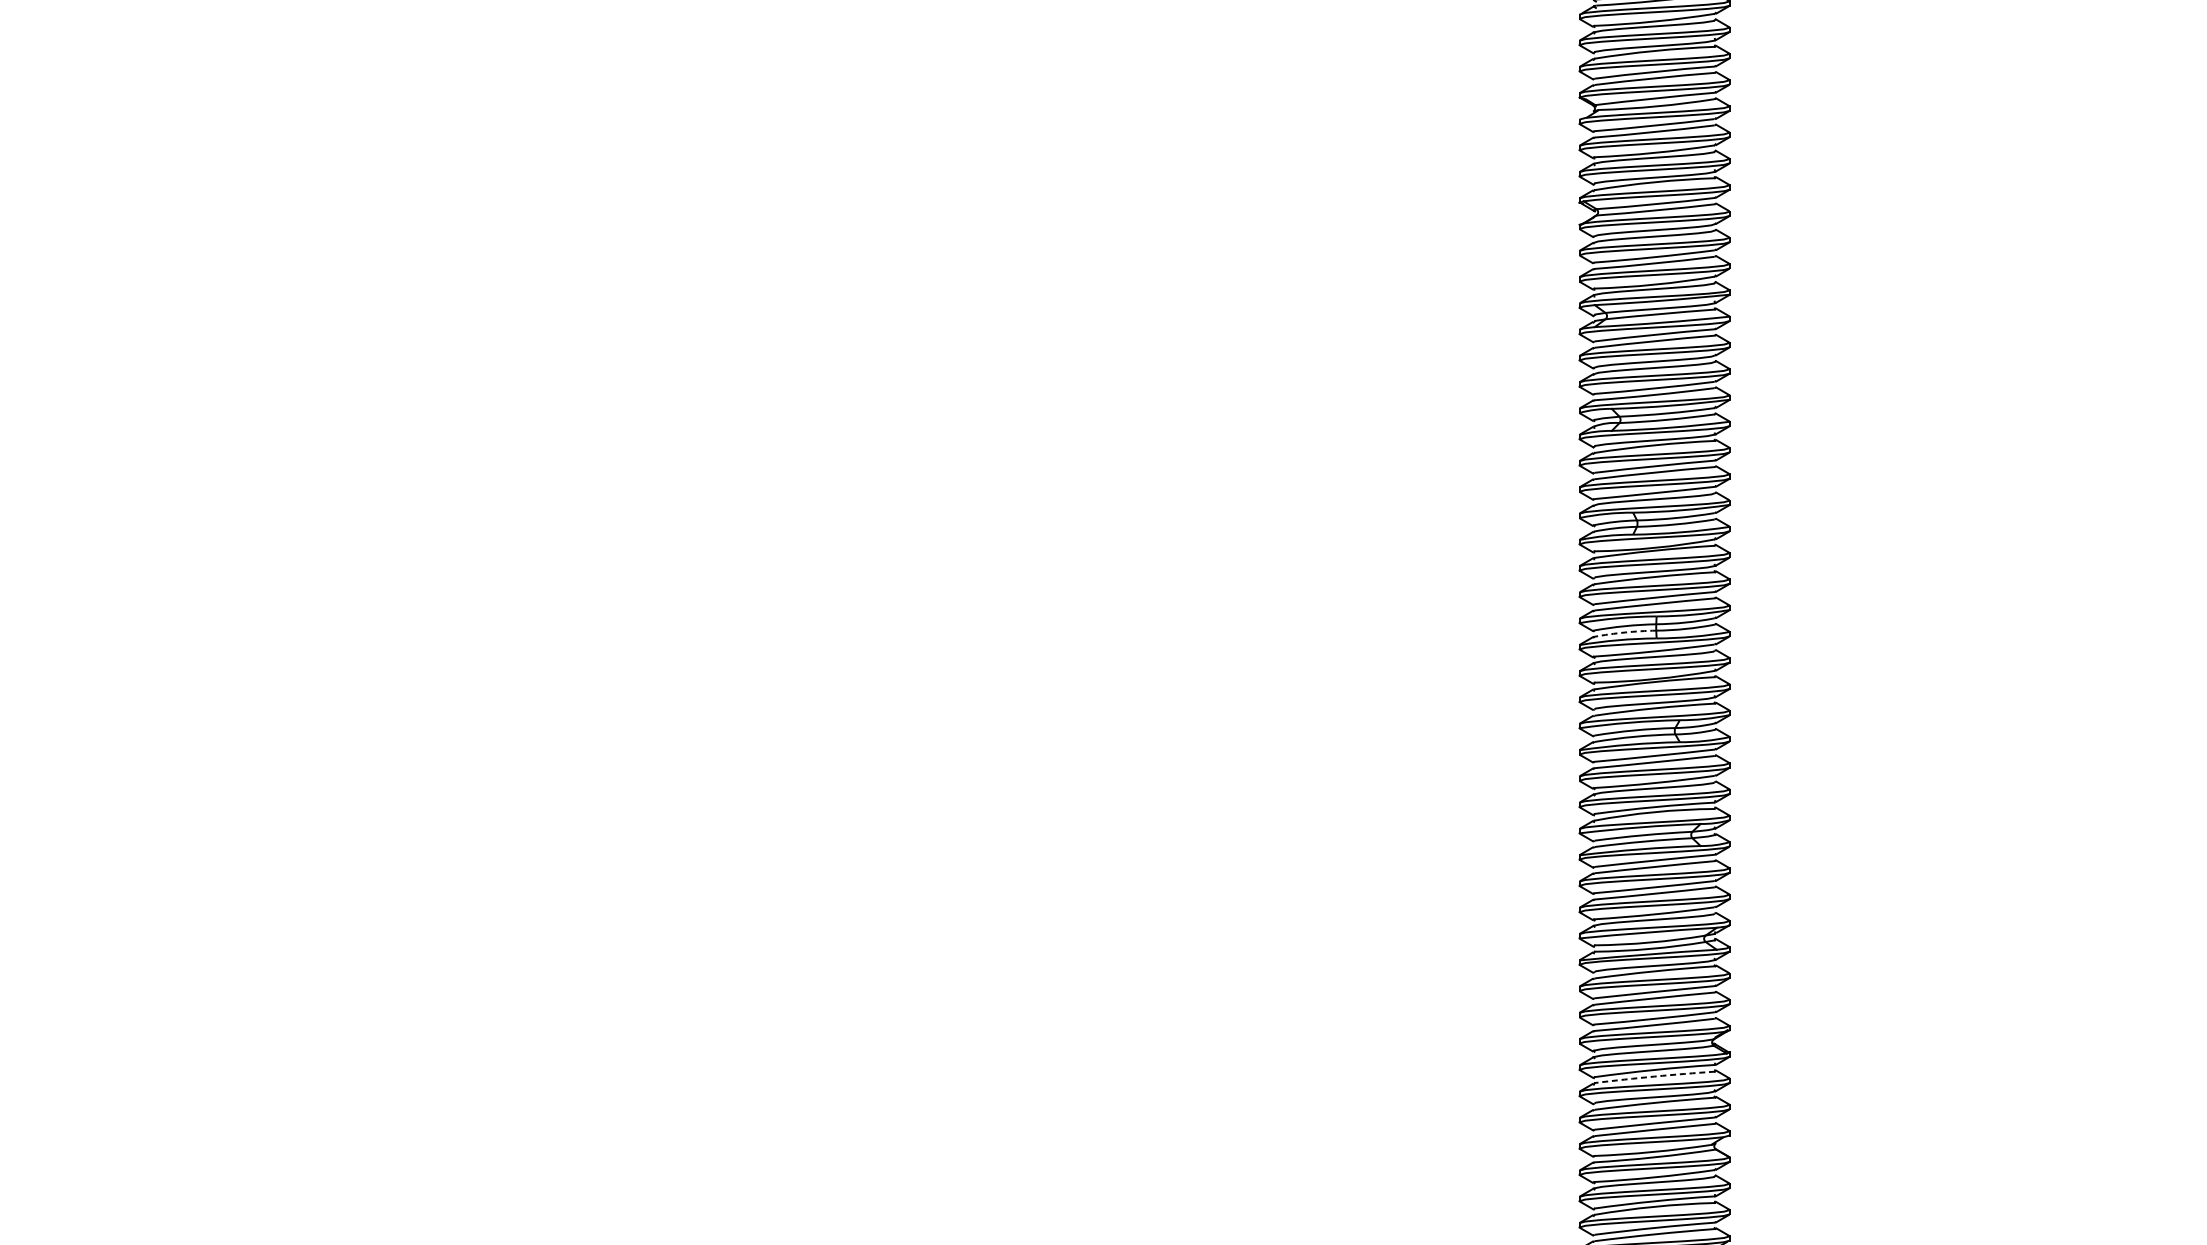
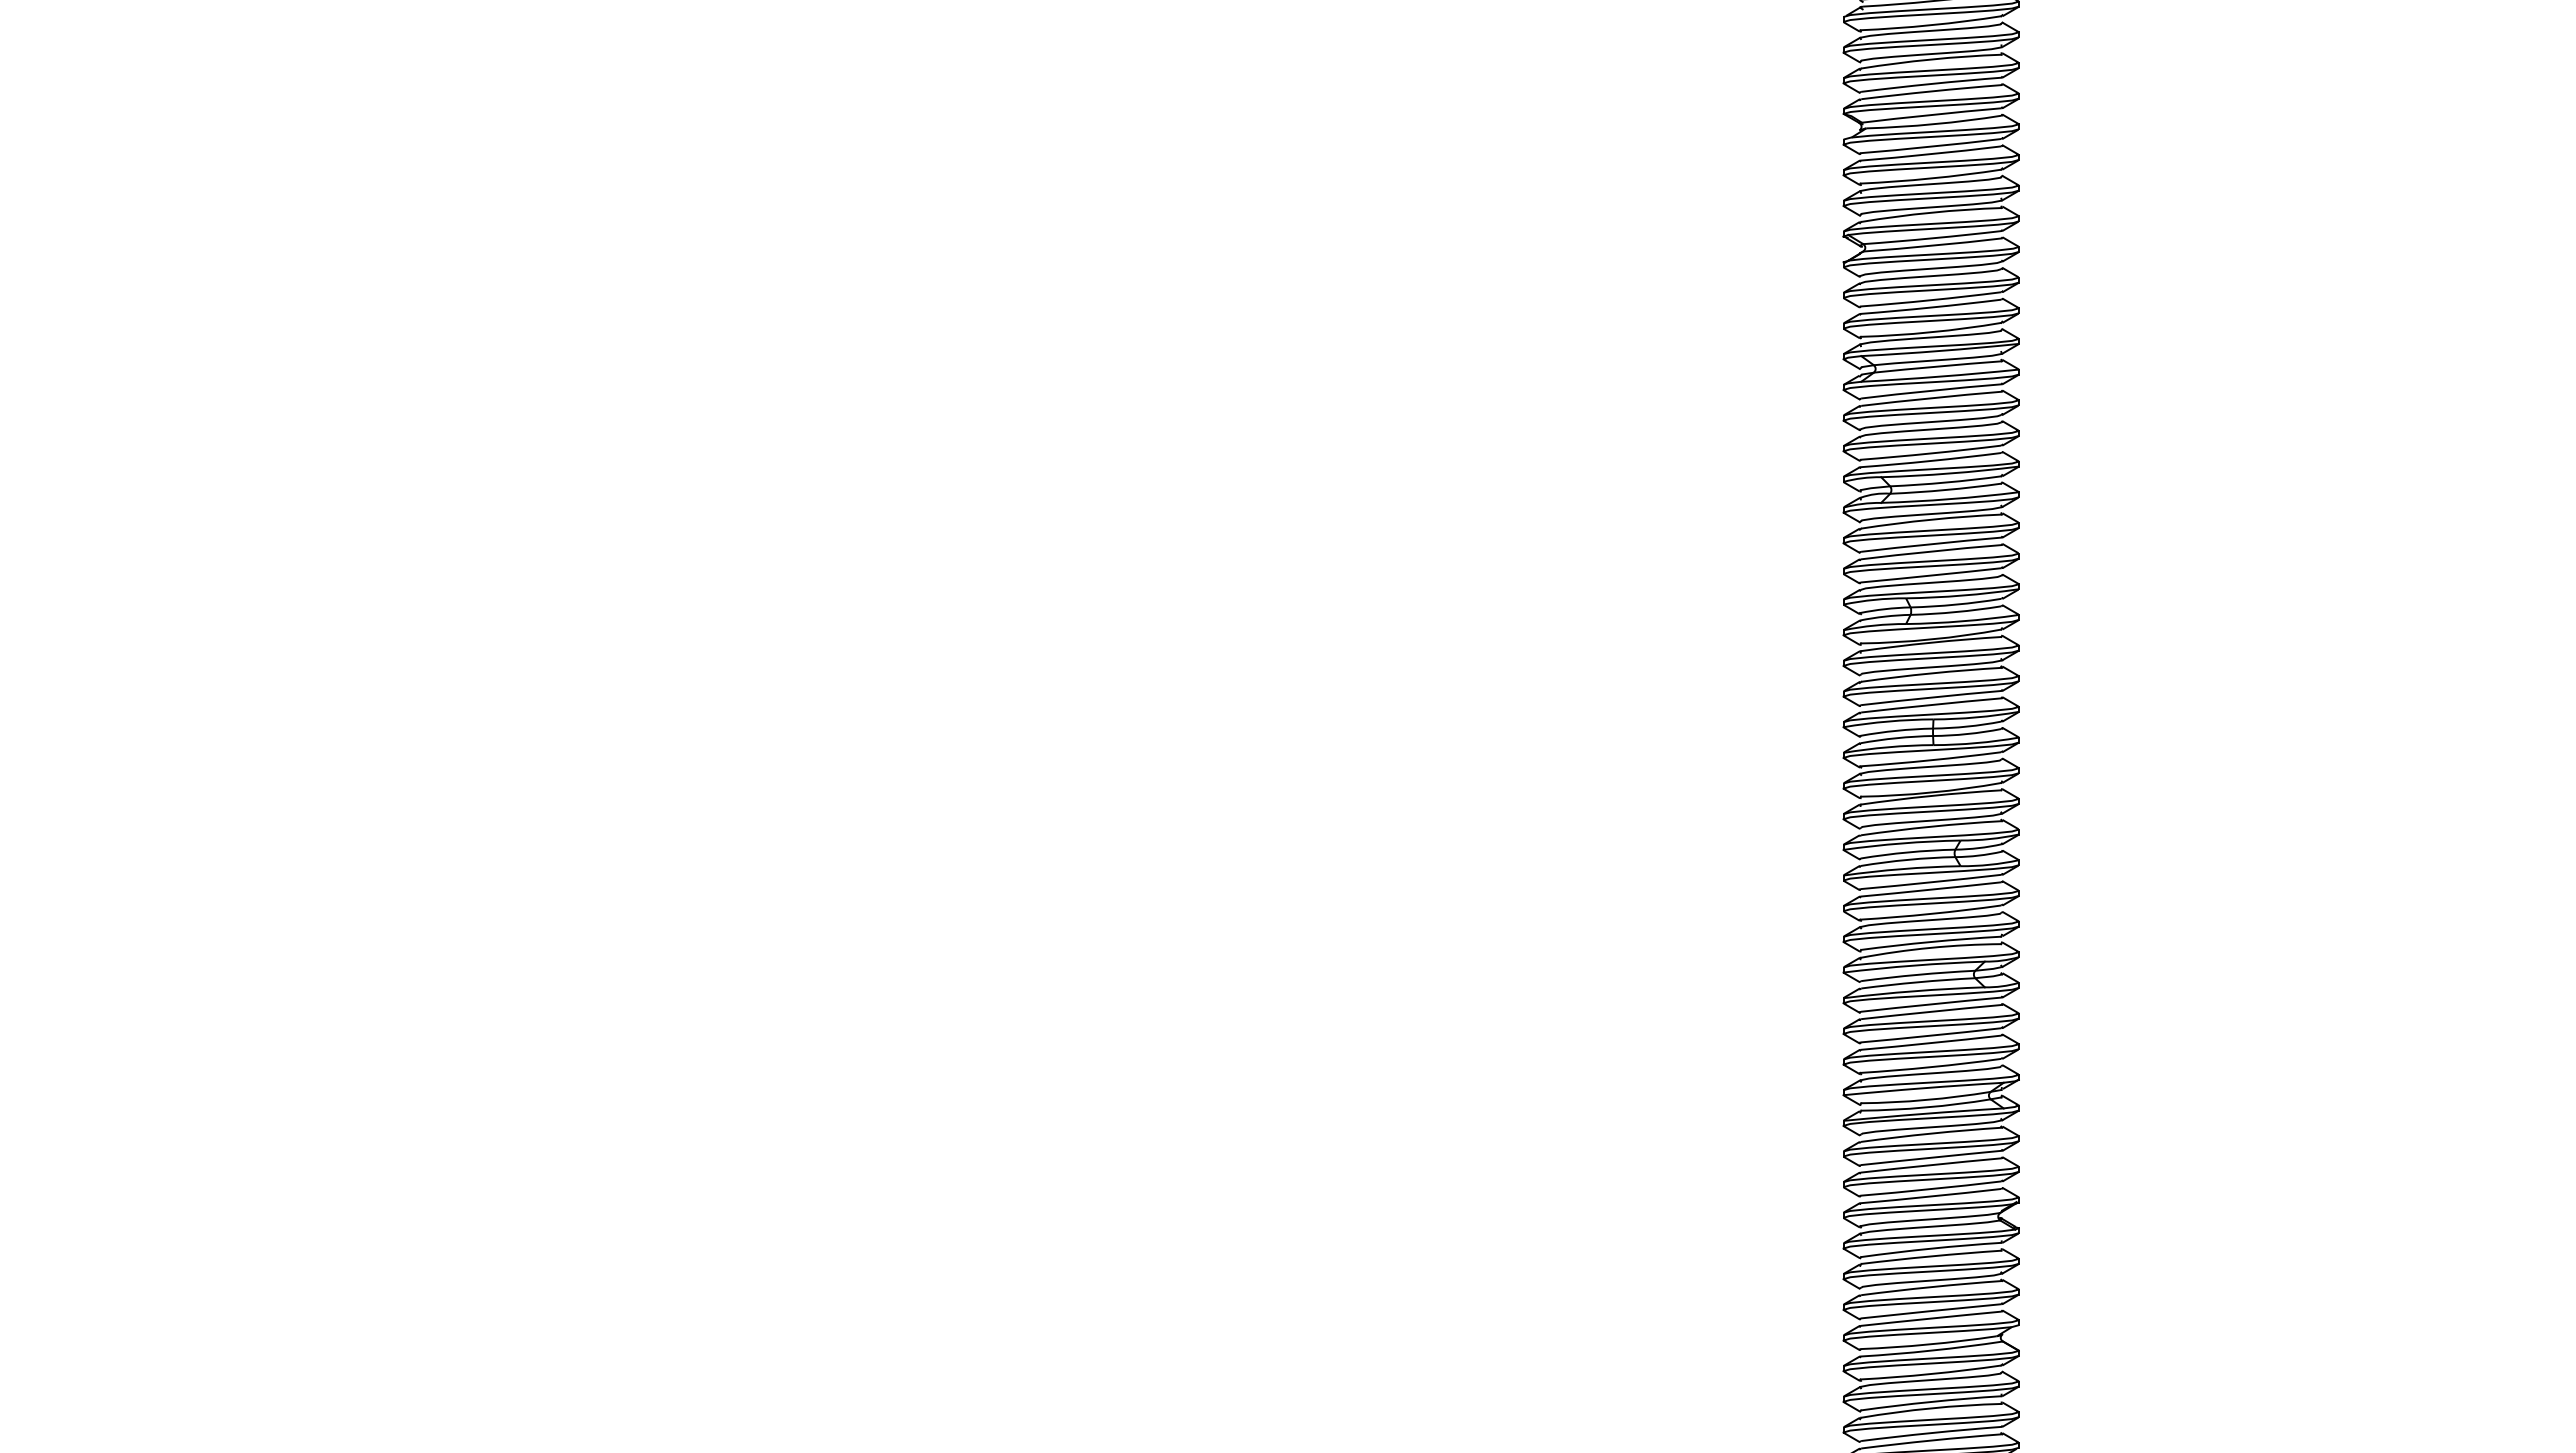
arc: (1624, 632) -> (1896, 738), dashed -> solid
arc: (1654, 1076) -> (1931, 1256), dashed -> solid

